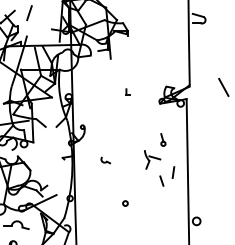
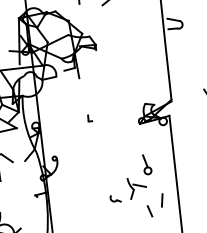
part: (127, 91) -> (89, 118), moved
part: (163, 139) -> (147, 164), size x1.43
part: (105, 160) -> (115, 198), moved

